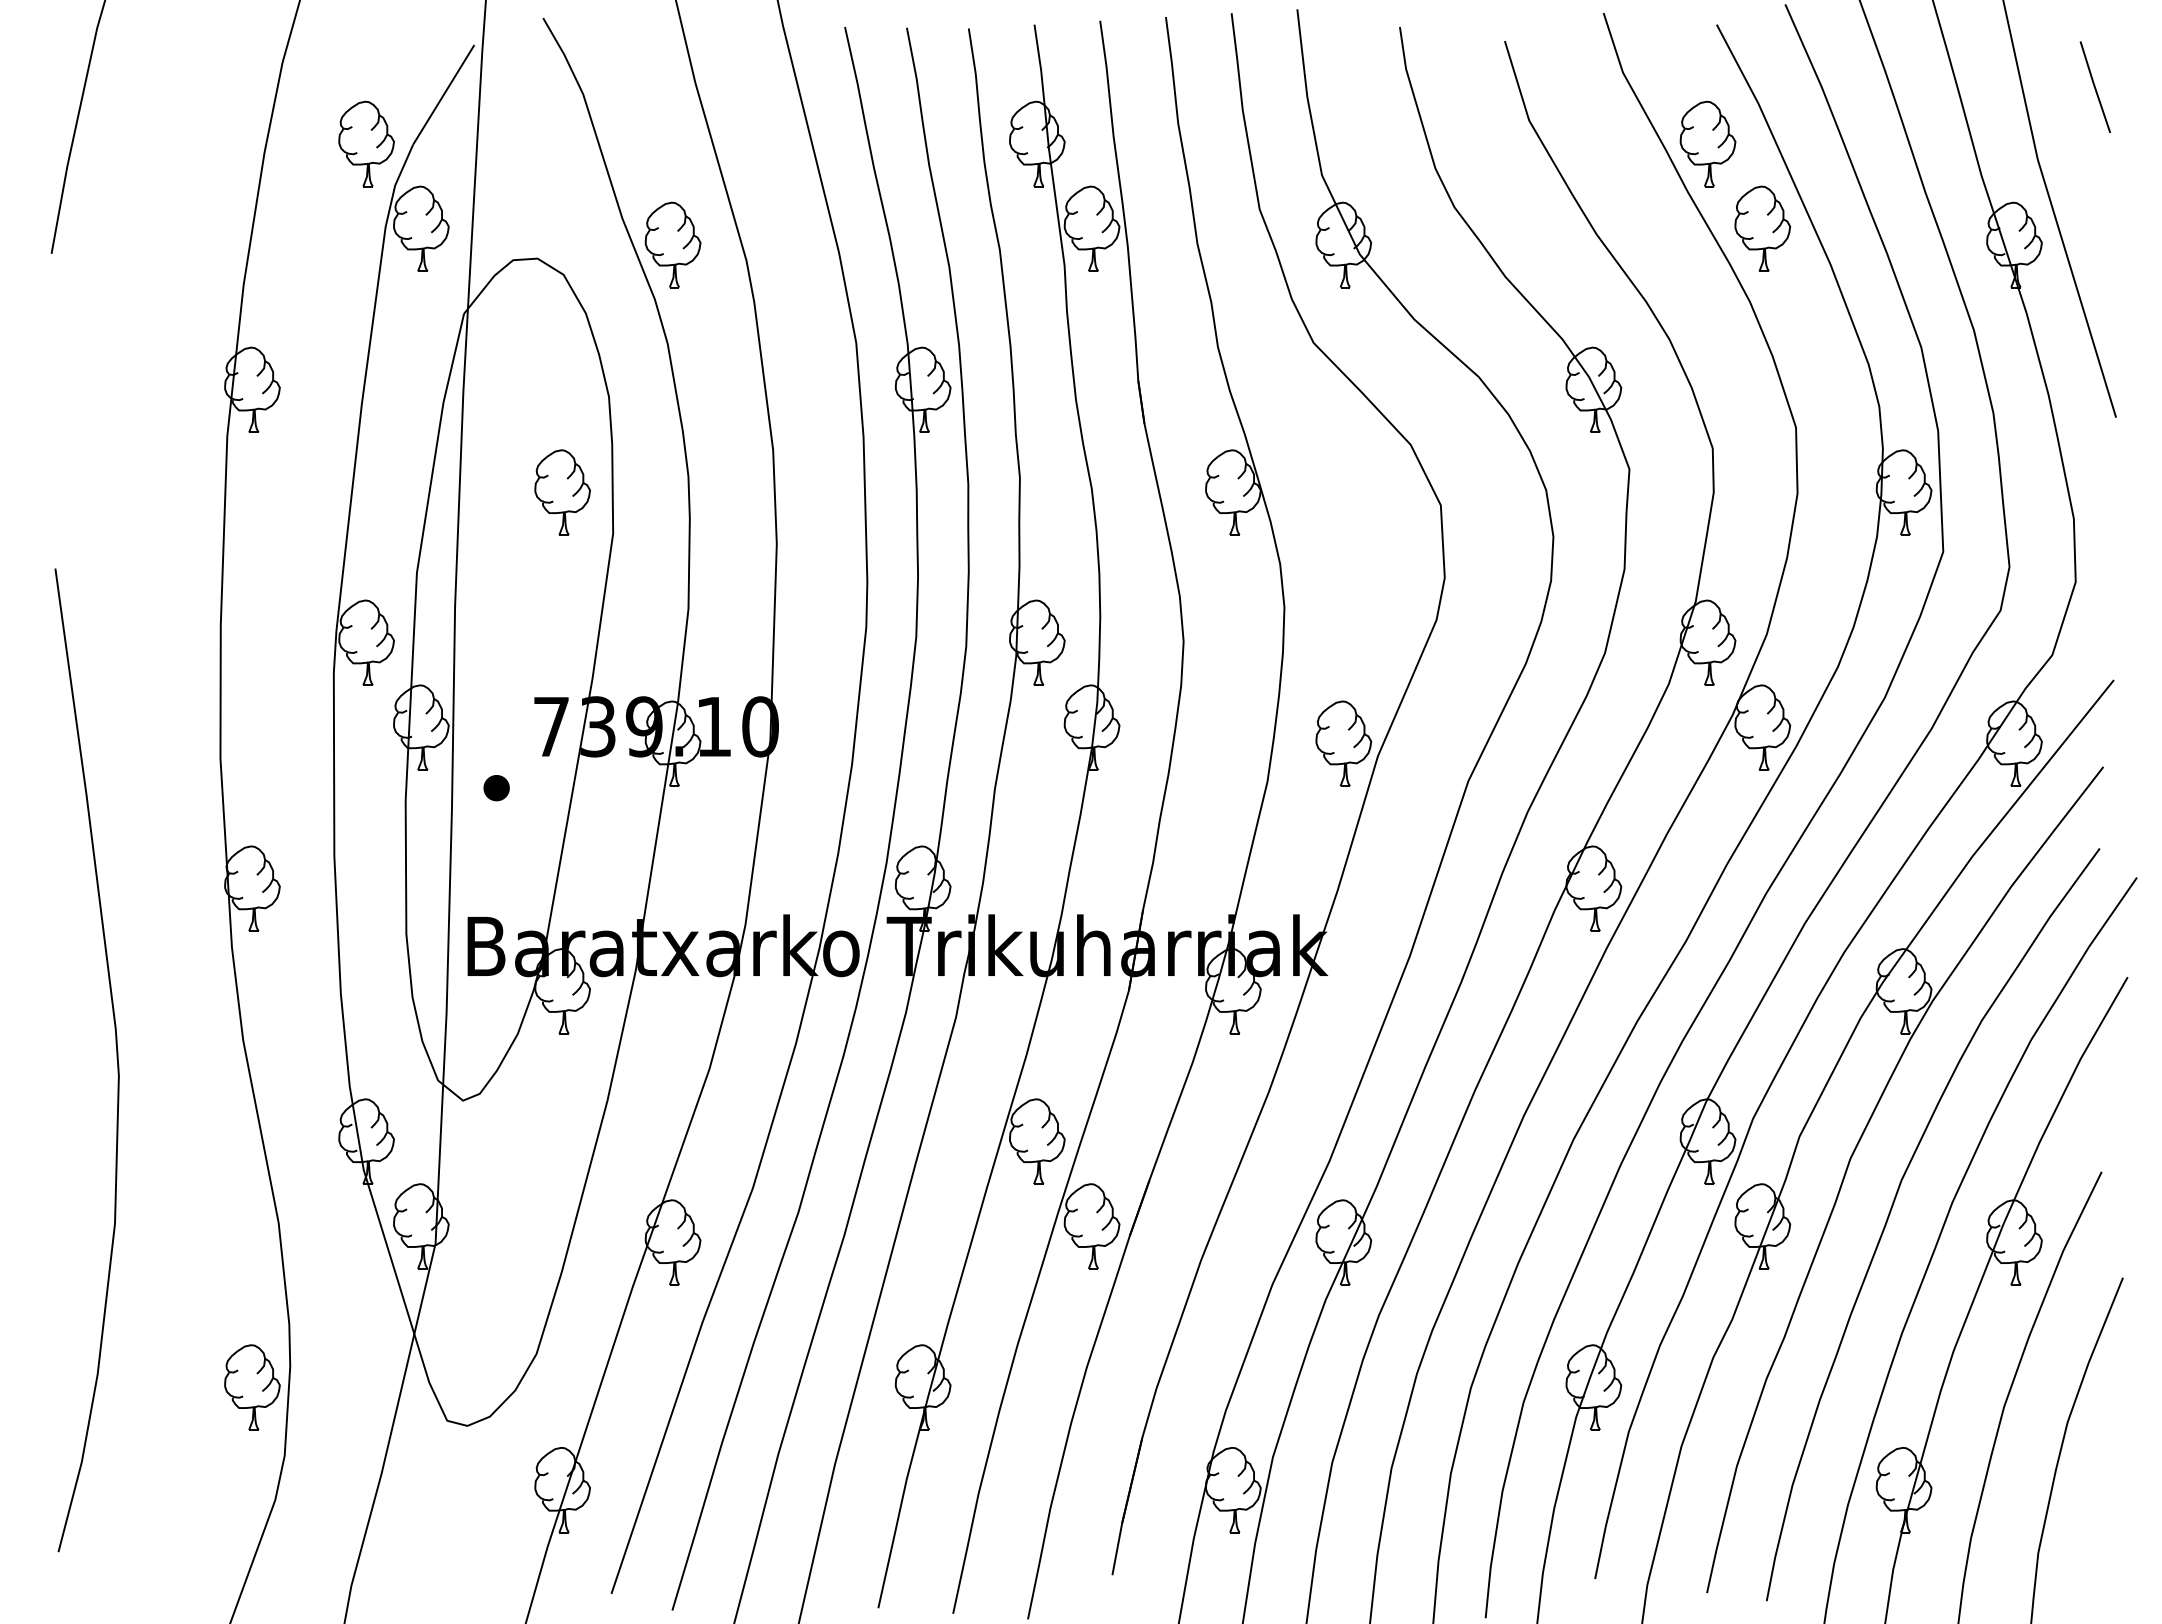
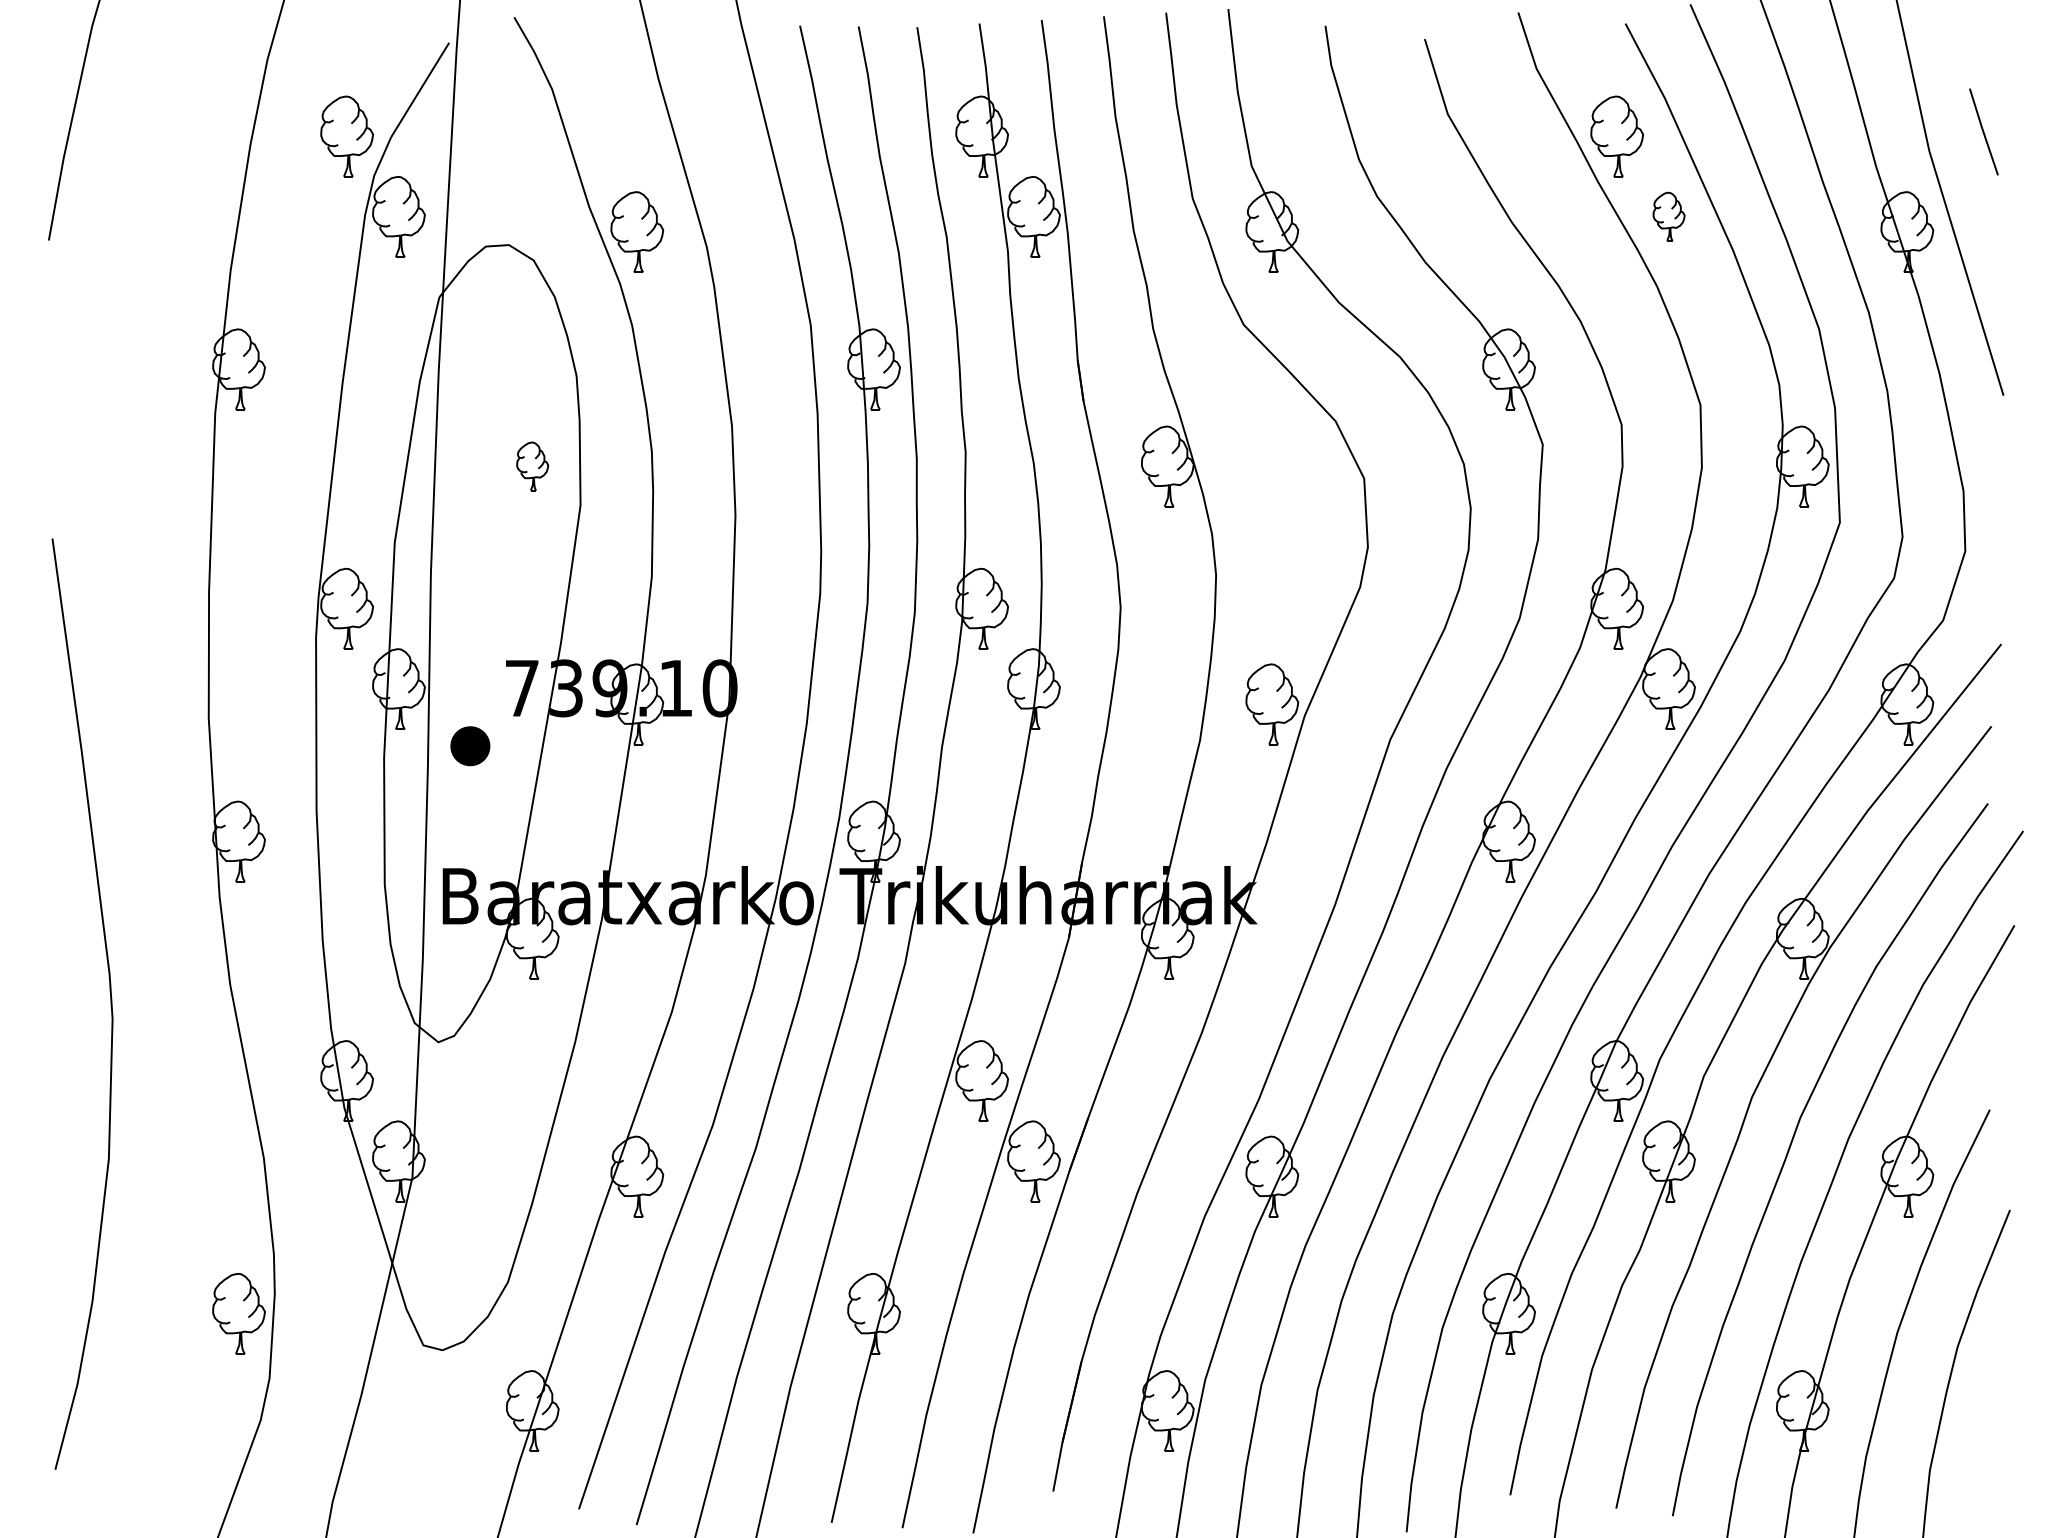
line: (2094, 87) -> (1983, 132), moved
part: (1762, 228) -> (1668, 216), size x0.6
part: (562, 492) -> (532, 466), size x0.6
part: (496, 788) -> (470, 746), size x1.6

